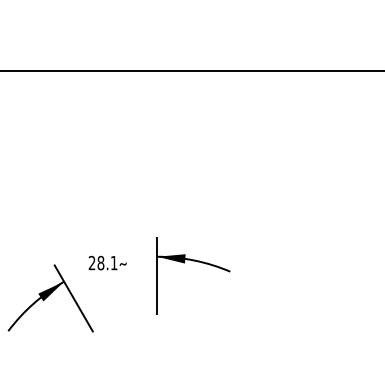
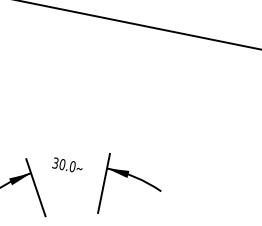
text: (102, 262) -> (63, 164), 28.1 -> 30.0

